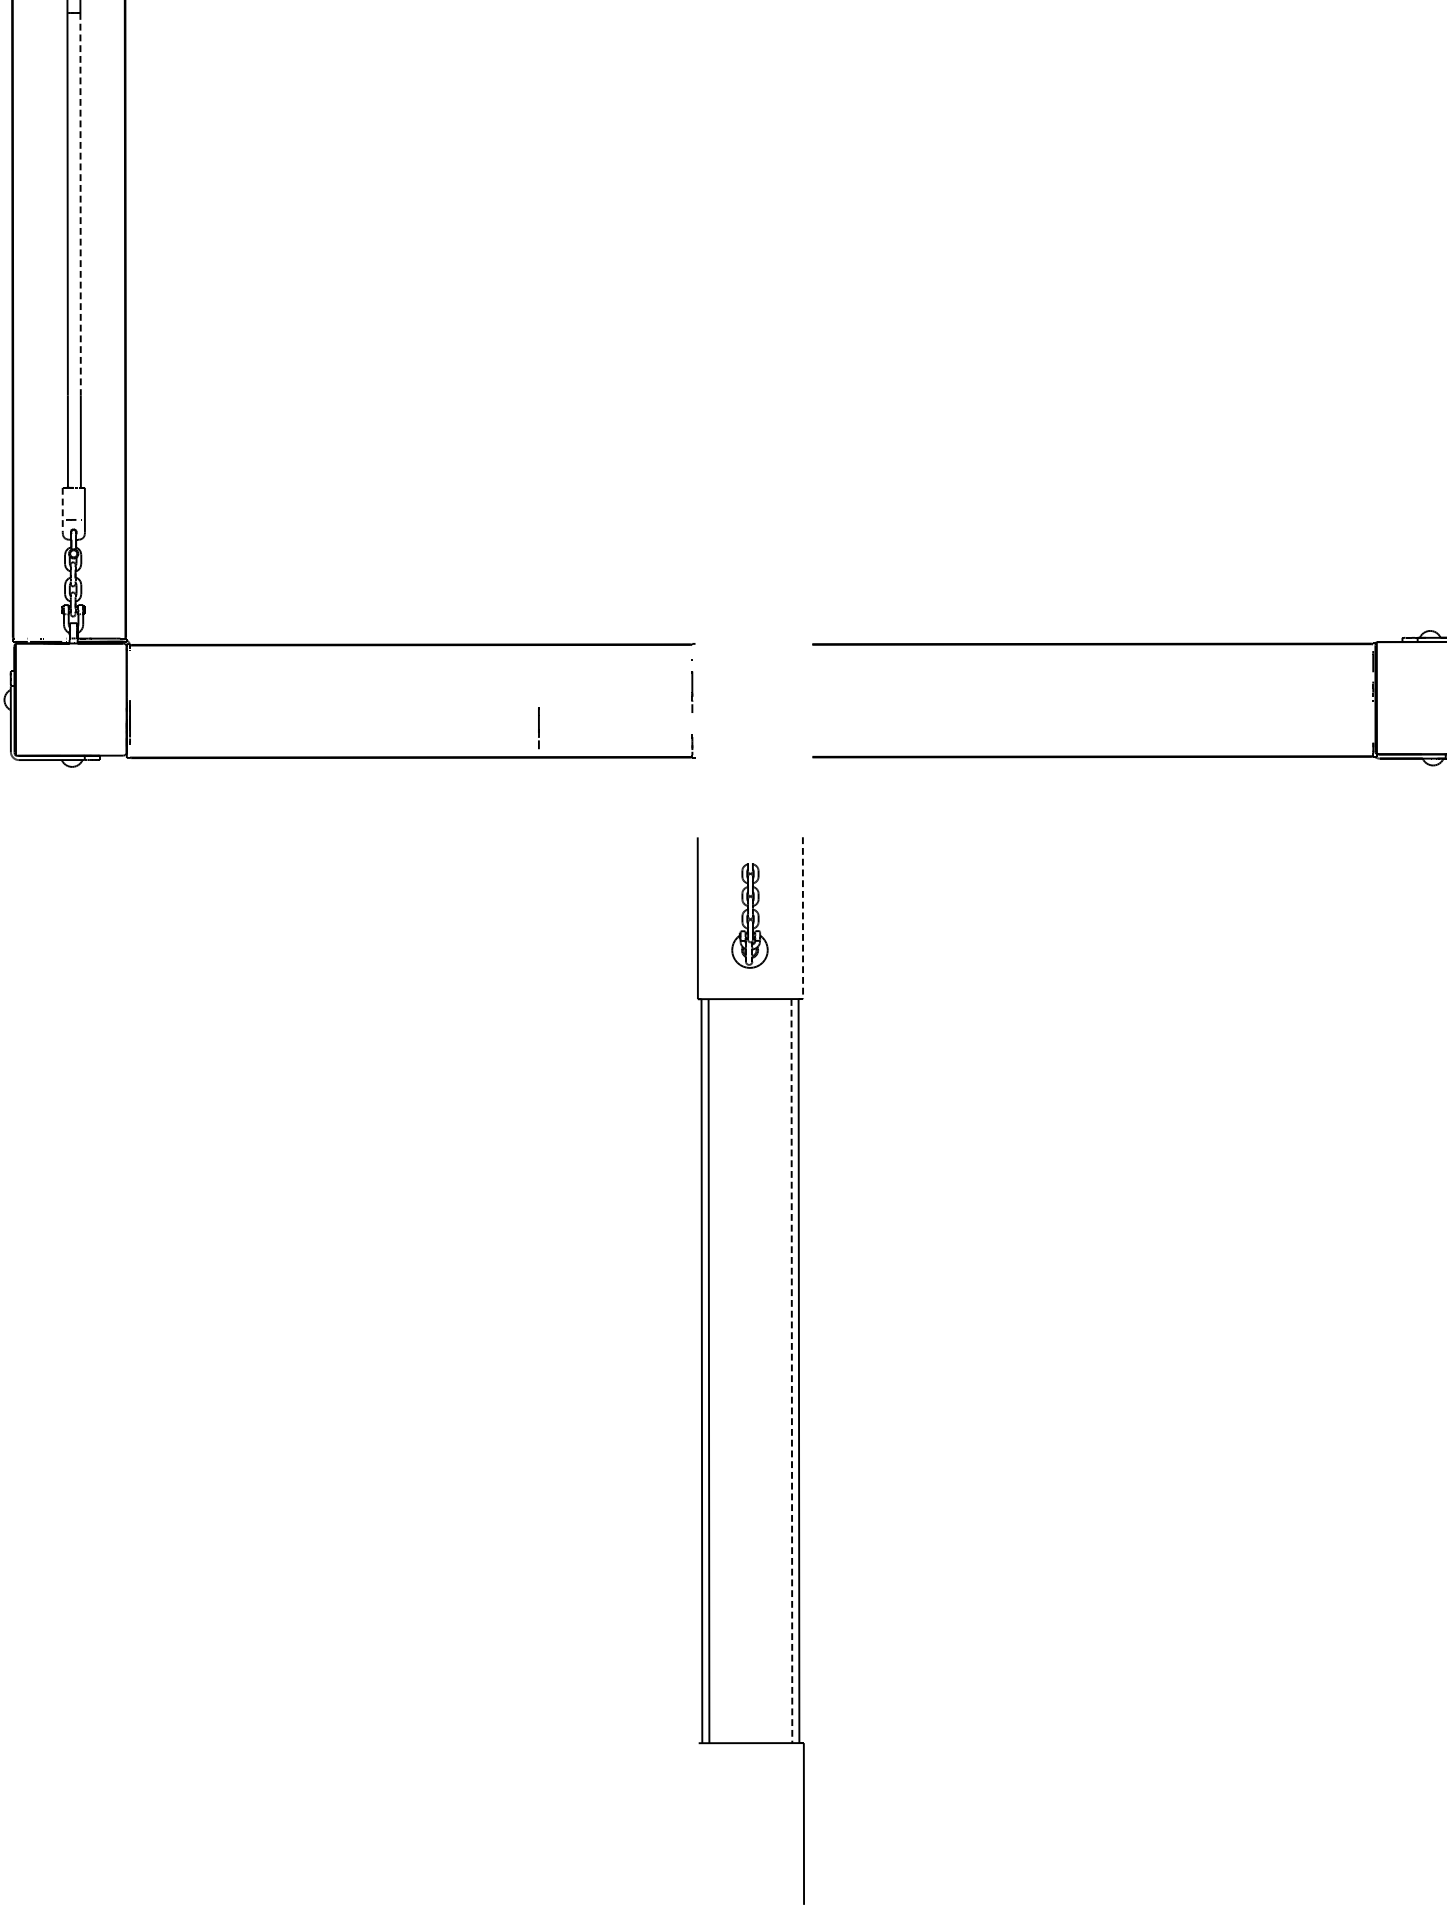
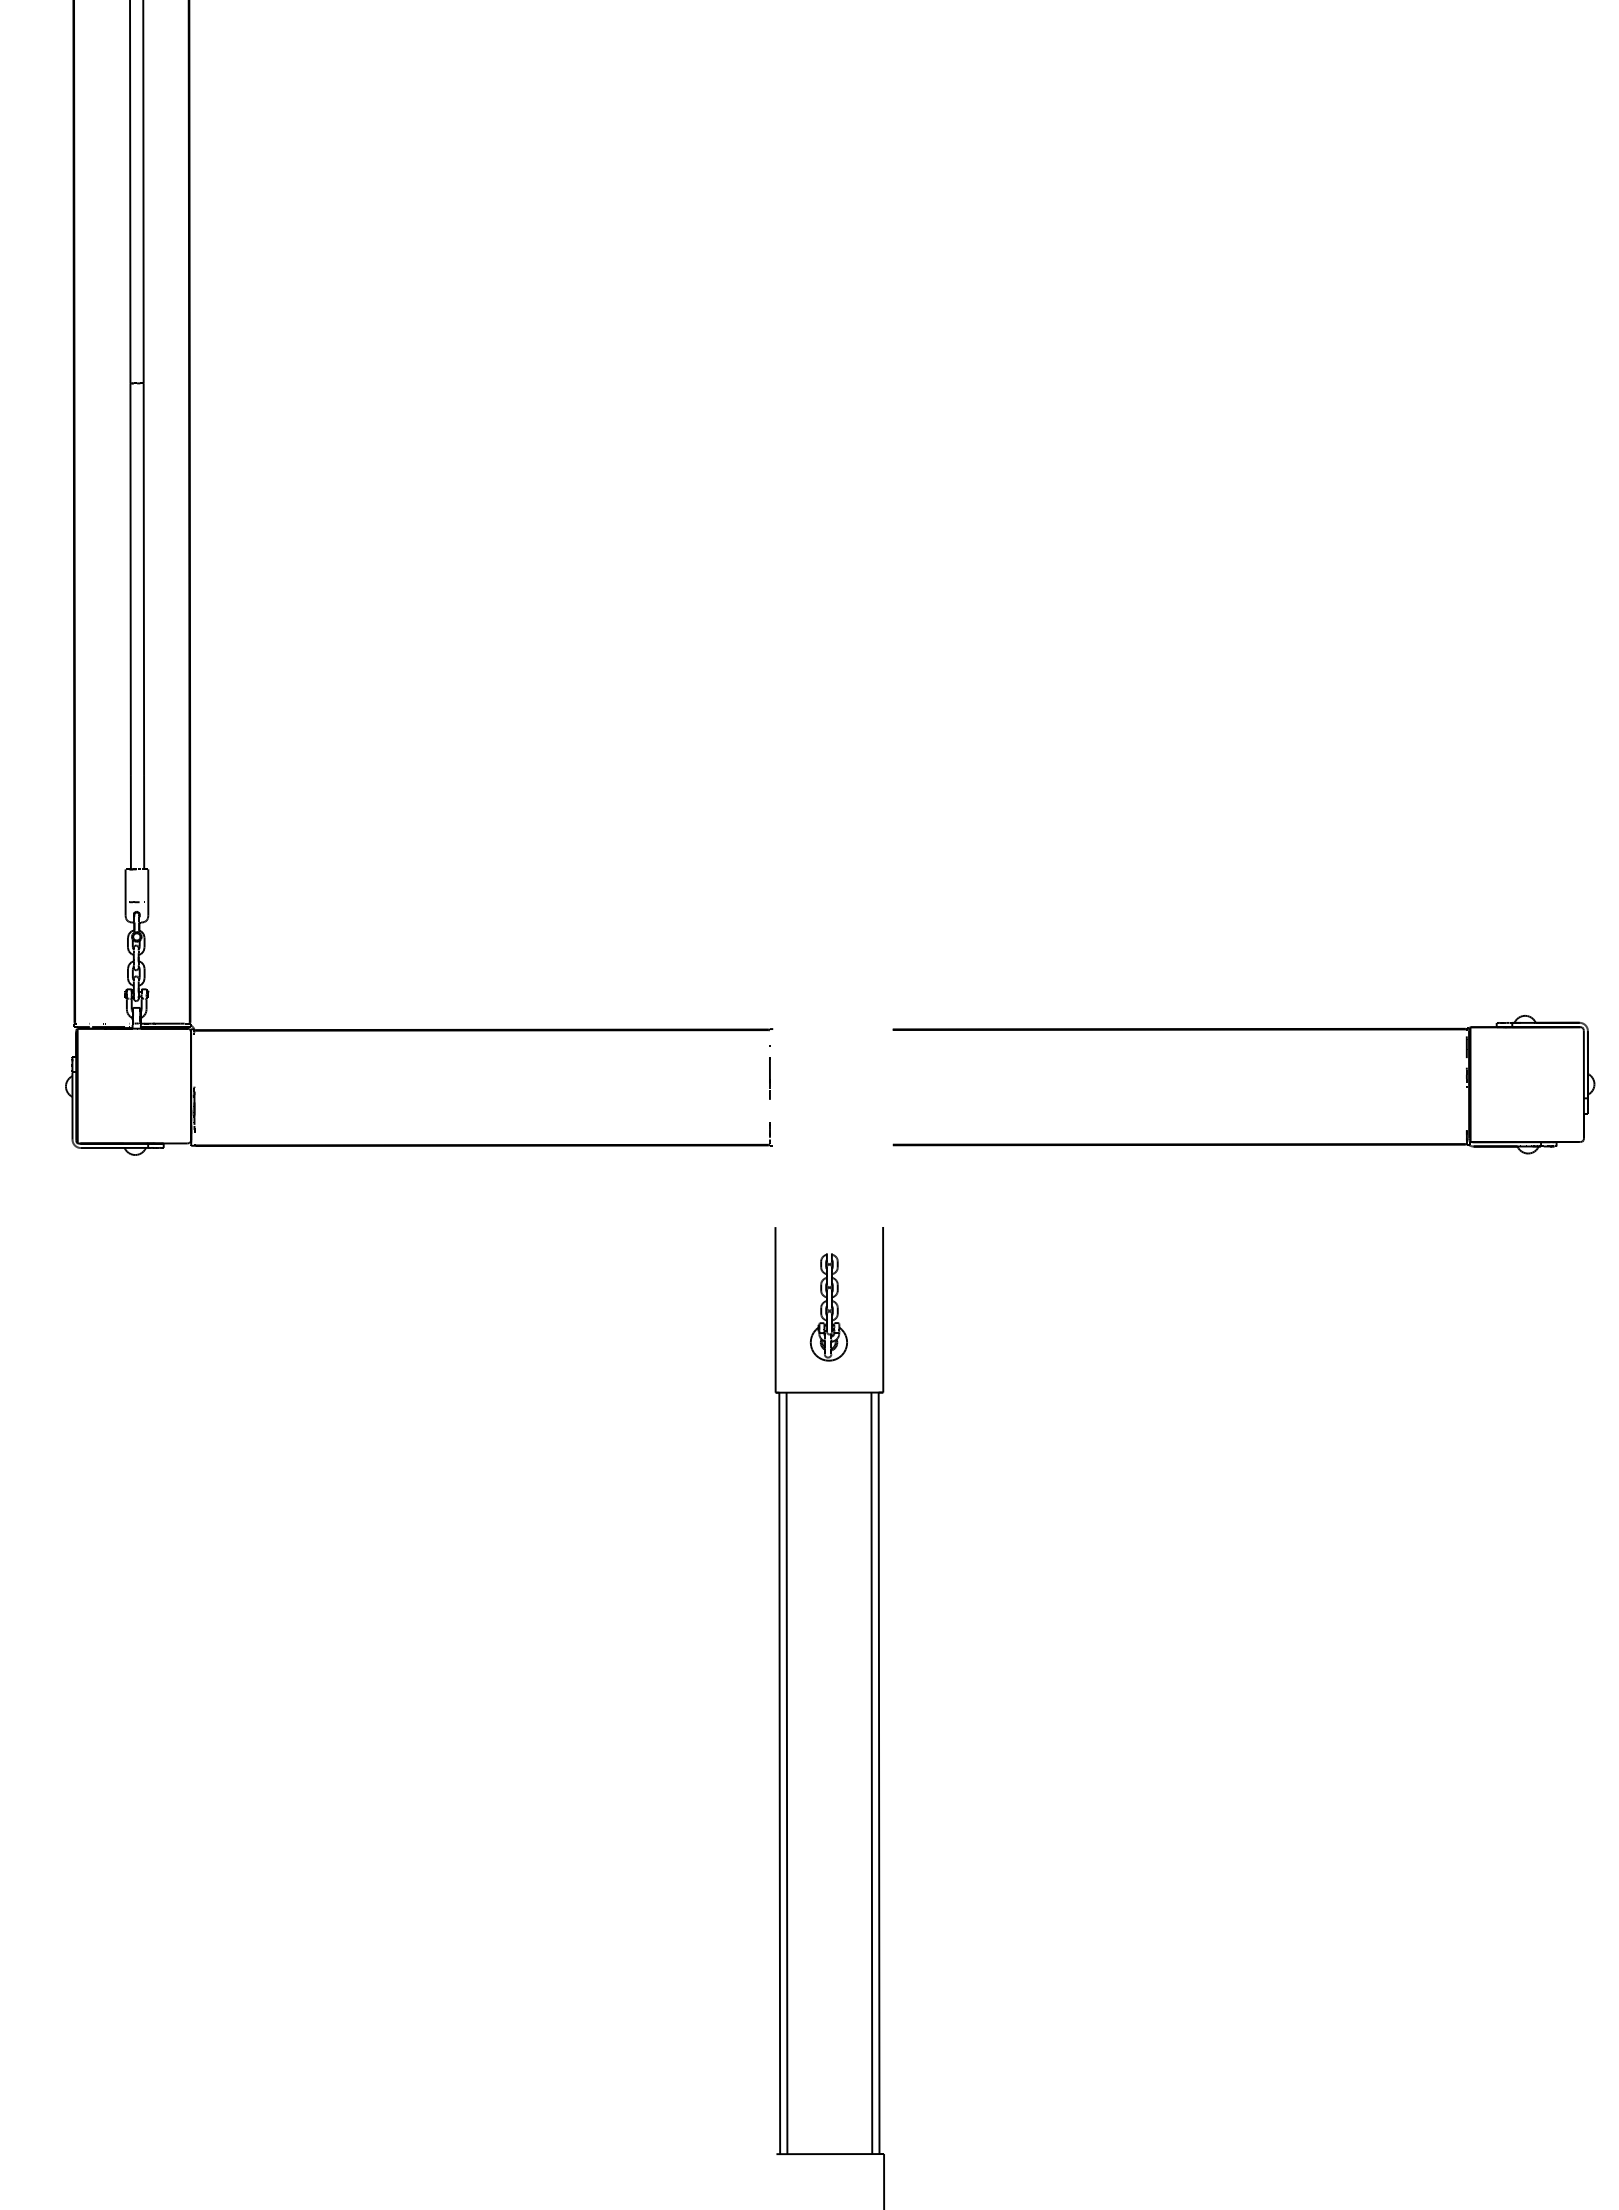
line: (80, 204) -> (143, 579), dashed -> solid
line: (62, 510) -> (125, 892), dashed -> solid
line: (538, 728) -> (612, 1115), removed
line: (803, 917) -> (883, 1309), dashed -> solid
line: (791, 1371) -> (871, 1773), dashed -> solid

